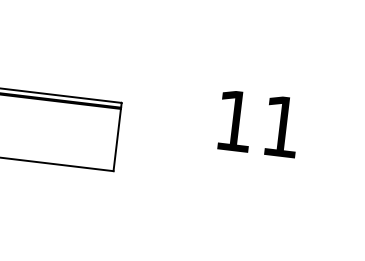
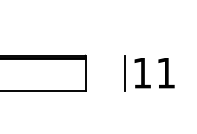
text: (258, 124) -> (154, 73), moved
line: (194, 144) -> (124, 72), added

